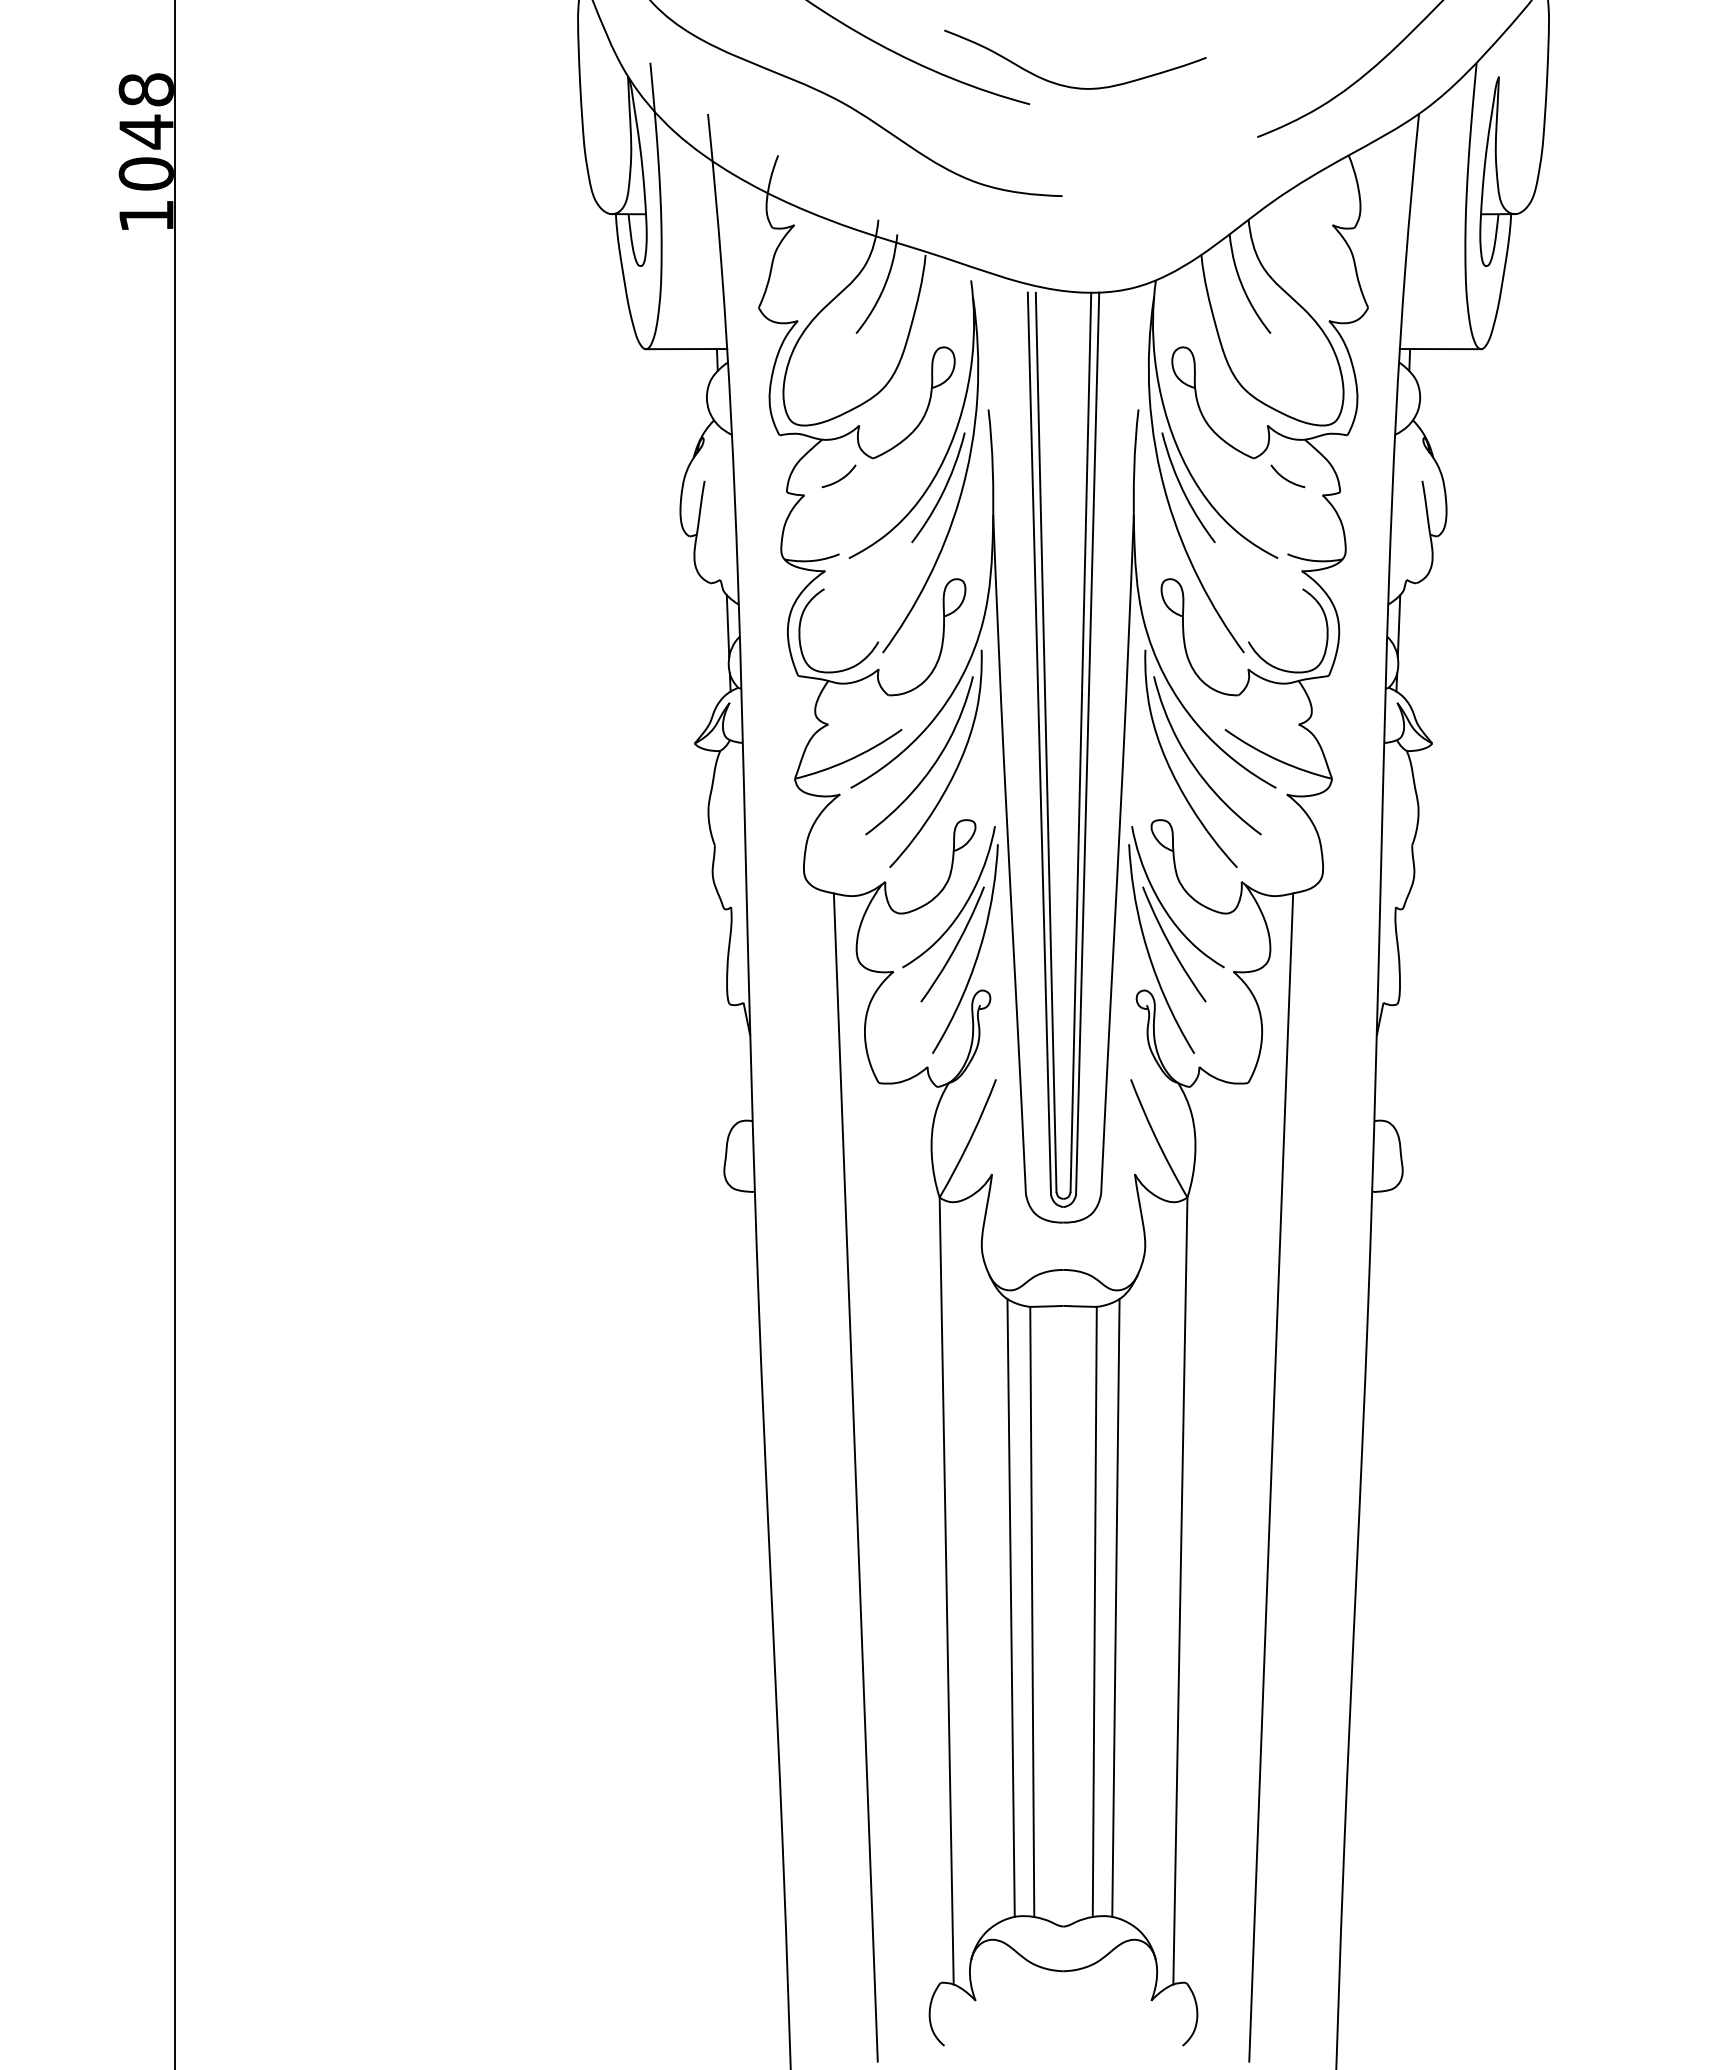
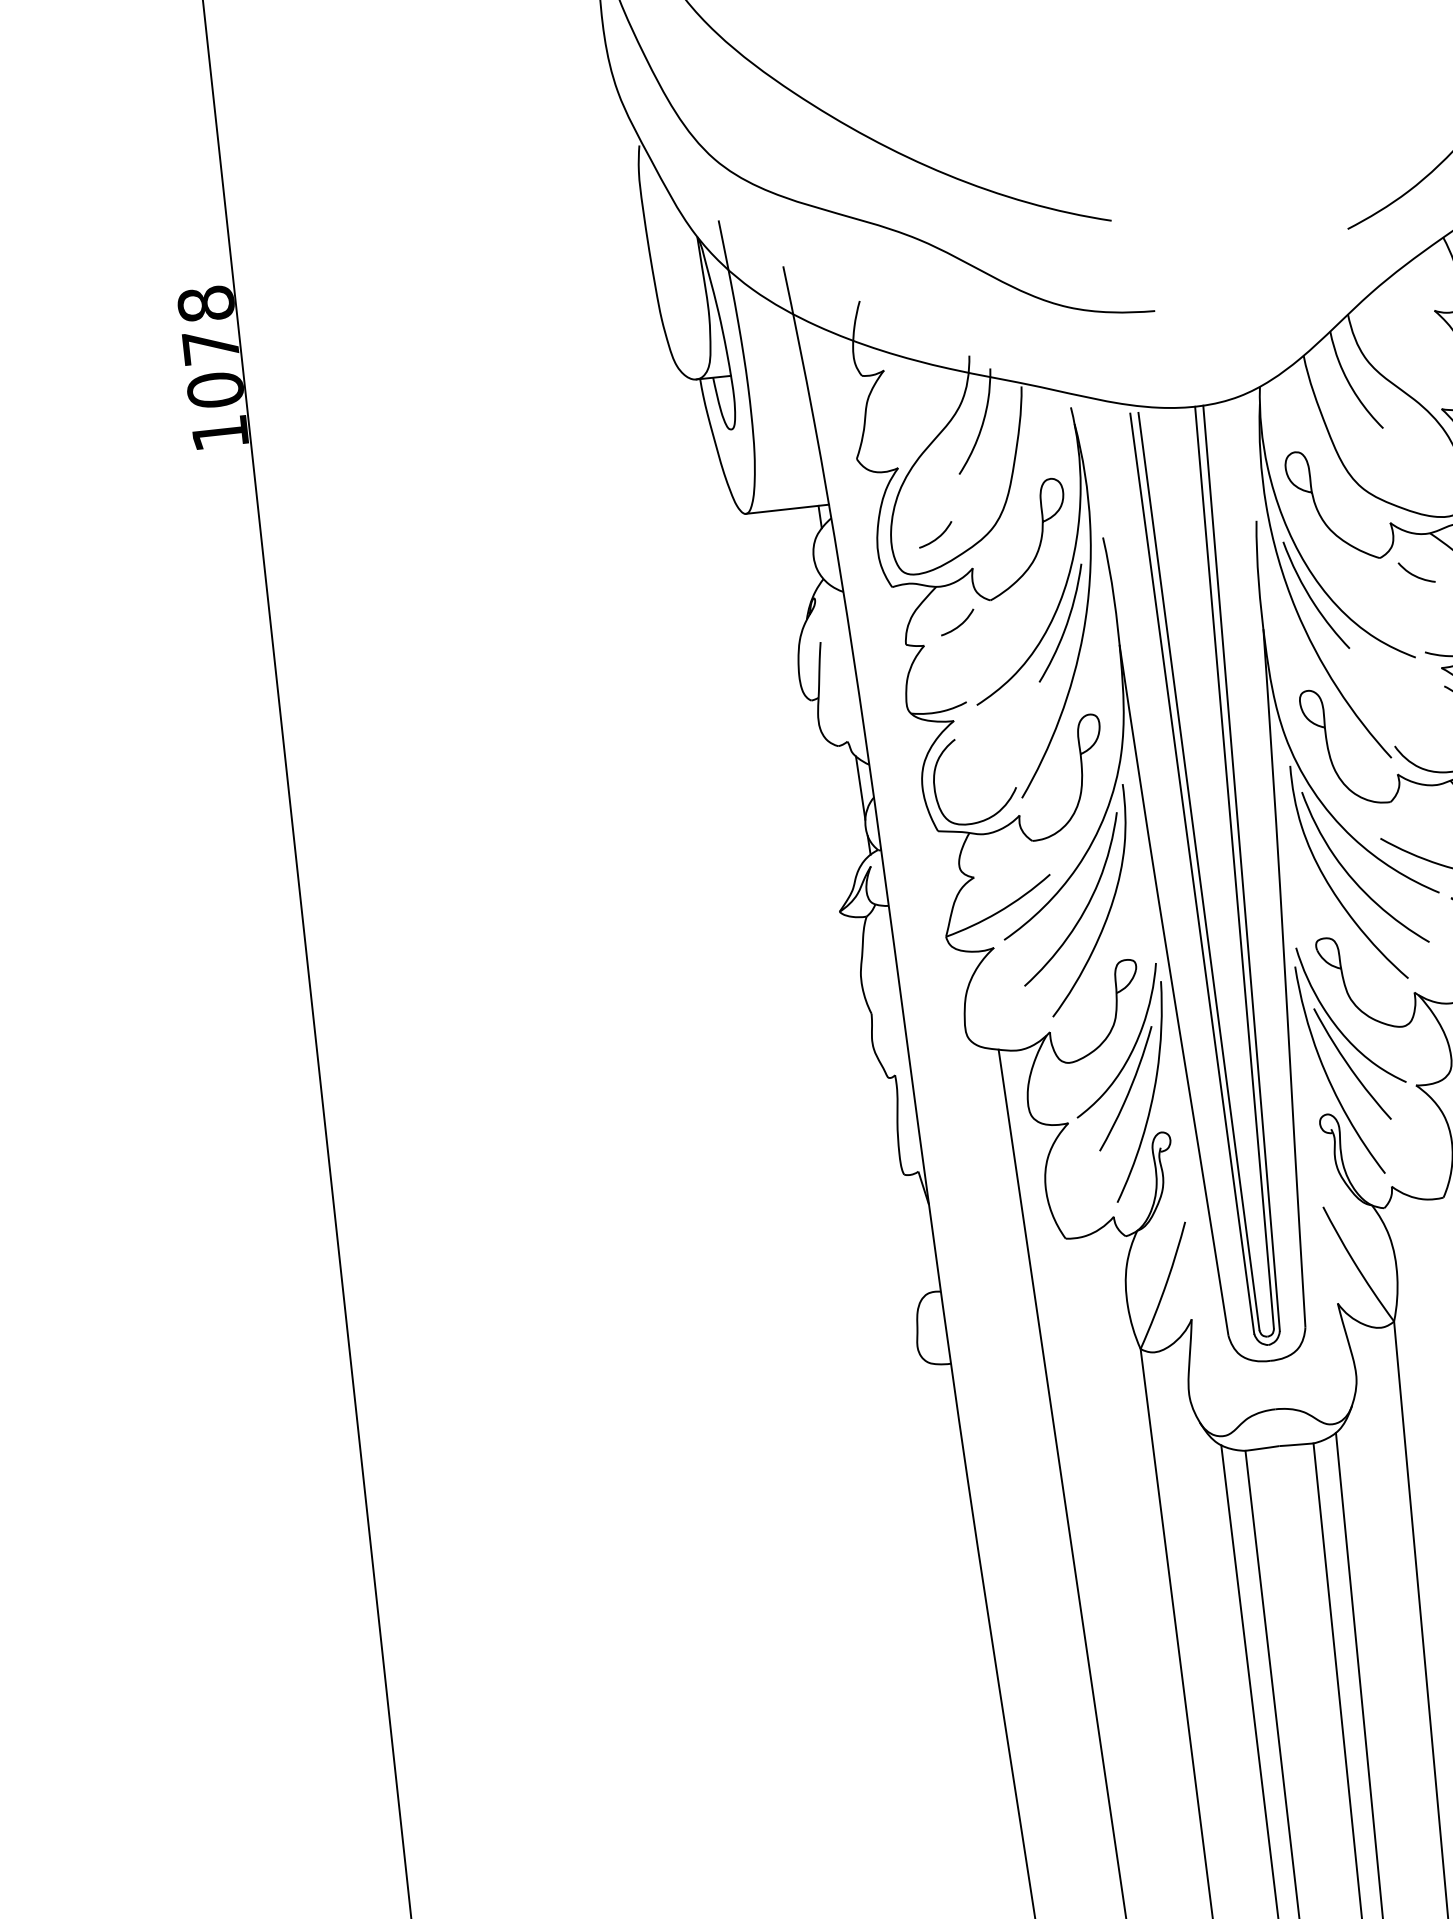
curve: (1073, 86) -> (1154, 197), removed
text: (146, 131) -> (210, 346), 1048 -> 1078
curve: (828, 391) -> (937, 536), added

